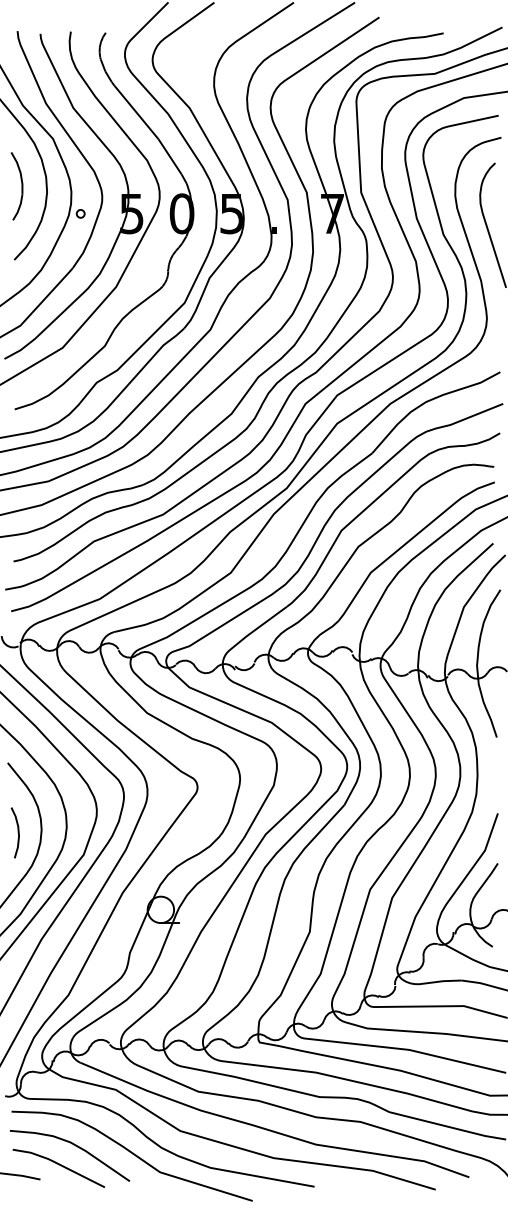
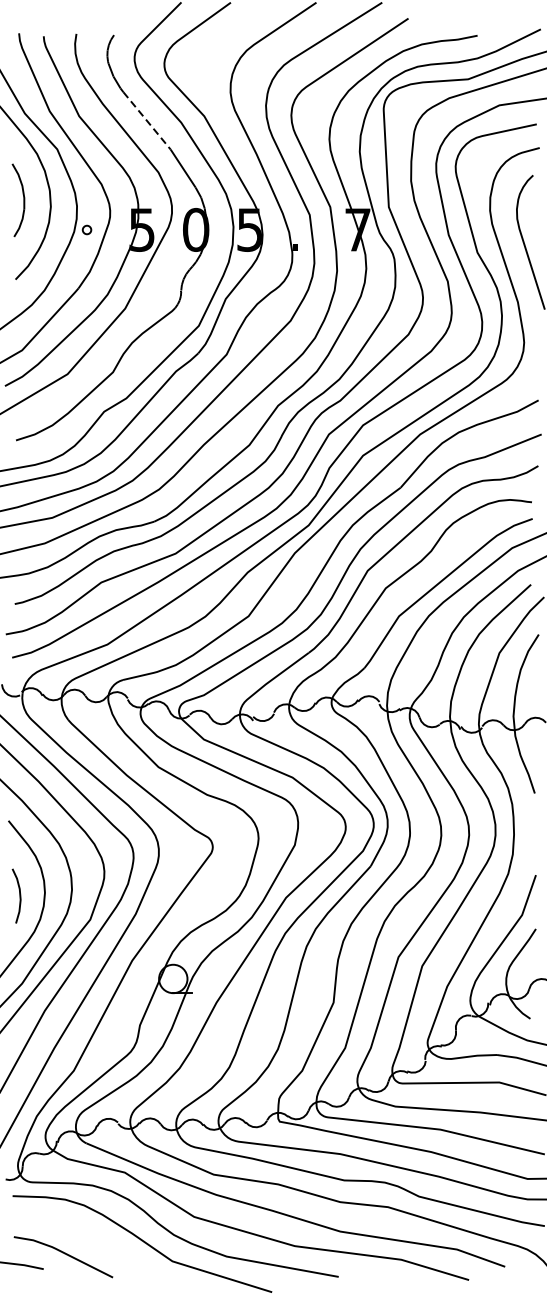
line: (136, 112) -> (147, 120), solid -> dashed
curve: (73, 1145) -> (79, 1232), removed

